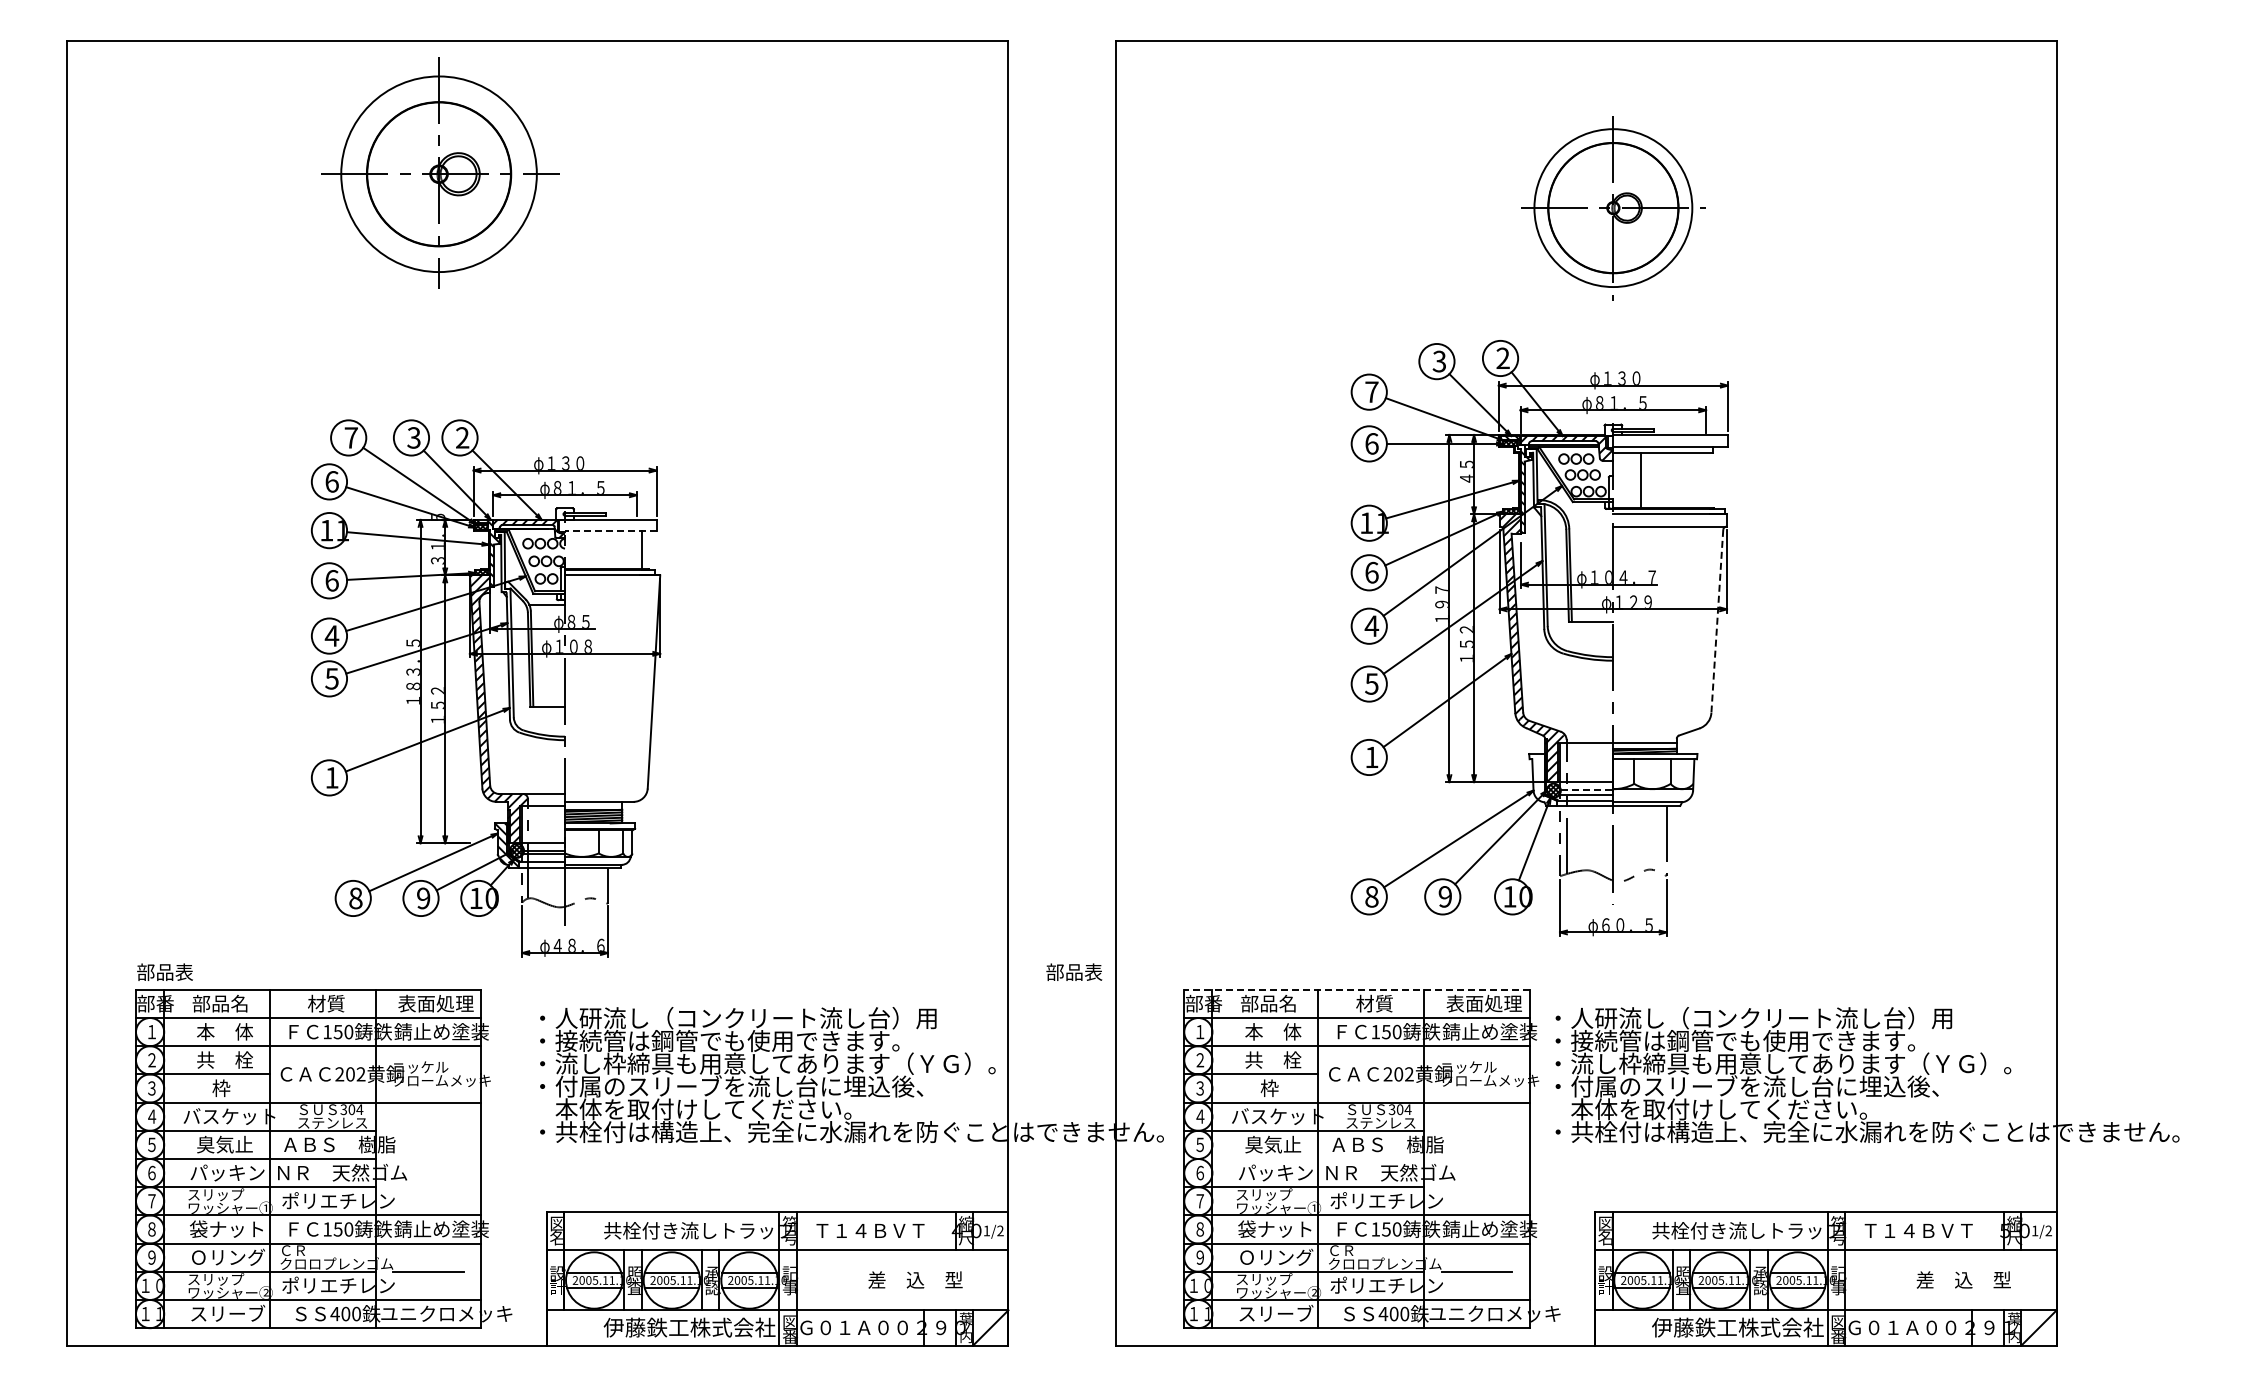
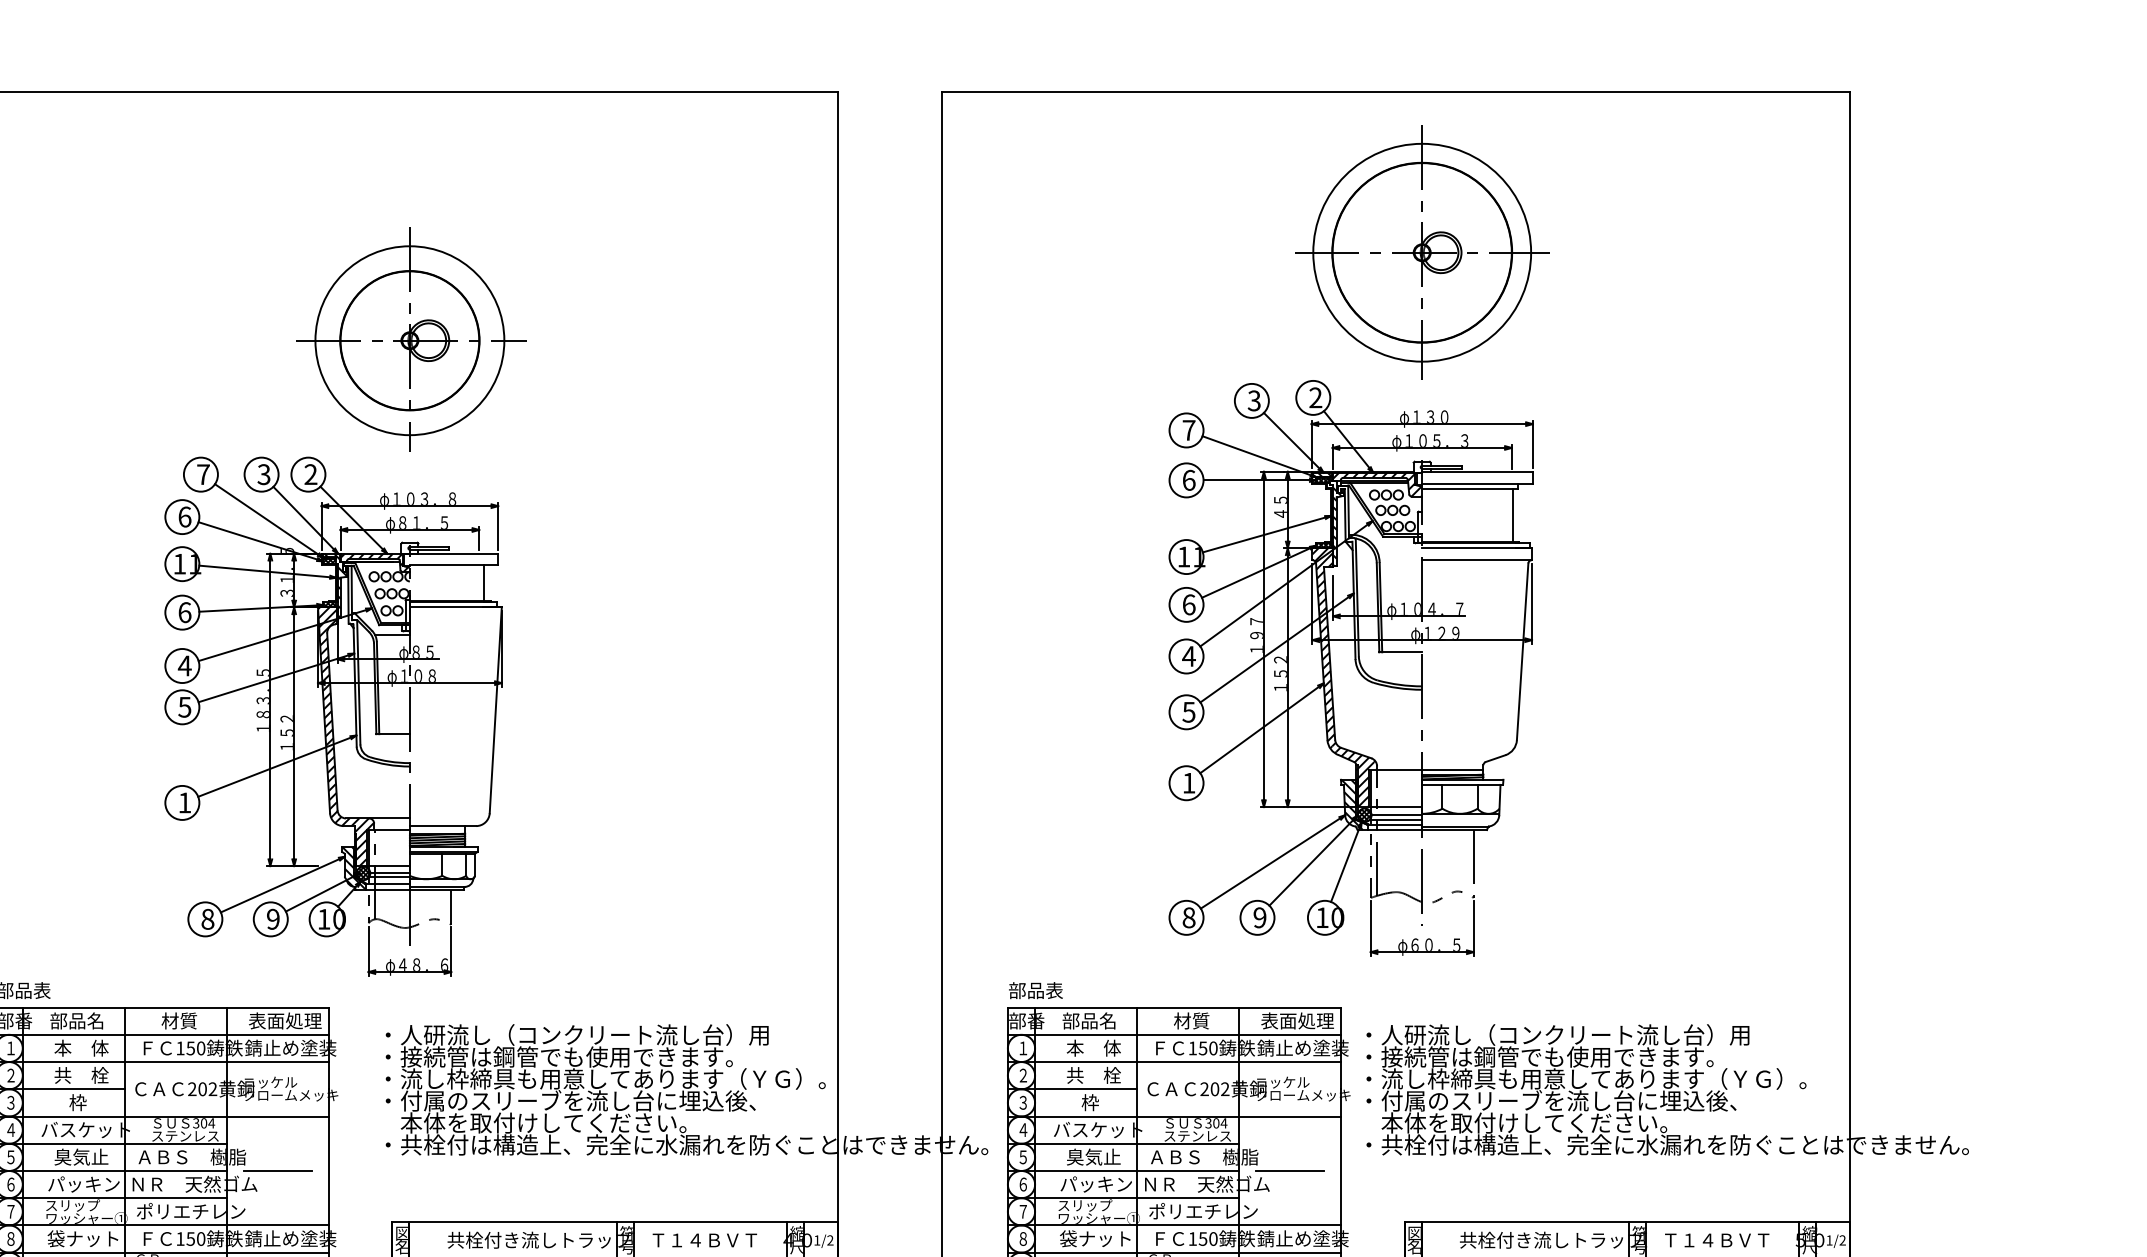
part: (440, 172) -> (411, 339), moved
part: (1613, 207) -> (1422, 252), size x1.43
text: (1628, 402) -> (1436, 440), φ８１．５ -> φ１０５．３
text: (587, 462) -> (431, 498), φ１３０ -> φ１０３．８
line: (1640, 480) -> (1513, 515), moved
line: (610, 531) -> (453, 564), dashed -> solid
line: (1717, 621) -> (1522, 651), dashed -> solid
hatch: (1542, 779) -> (1353, 804), added
line: (1587, 790) -> (1397, 815), dashed -> solid
text: (1074, 971) -> (1036, 989), moved
line: (1356, 989) -> (1174, 1007), dashed -> solid
line: (428, 1159) -> (278, 1171), added
line: (1303, 1159) -> (1123, 1171), added
line: (1476, 1159) -> (1290, 1171), added

